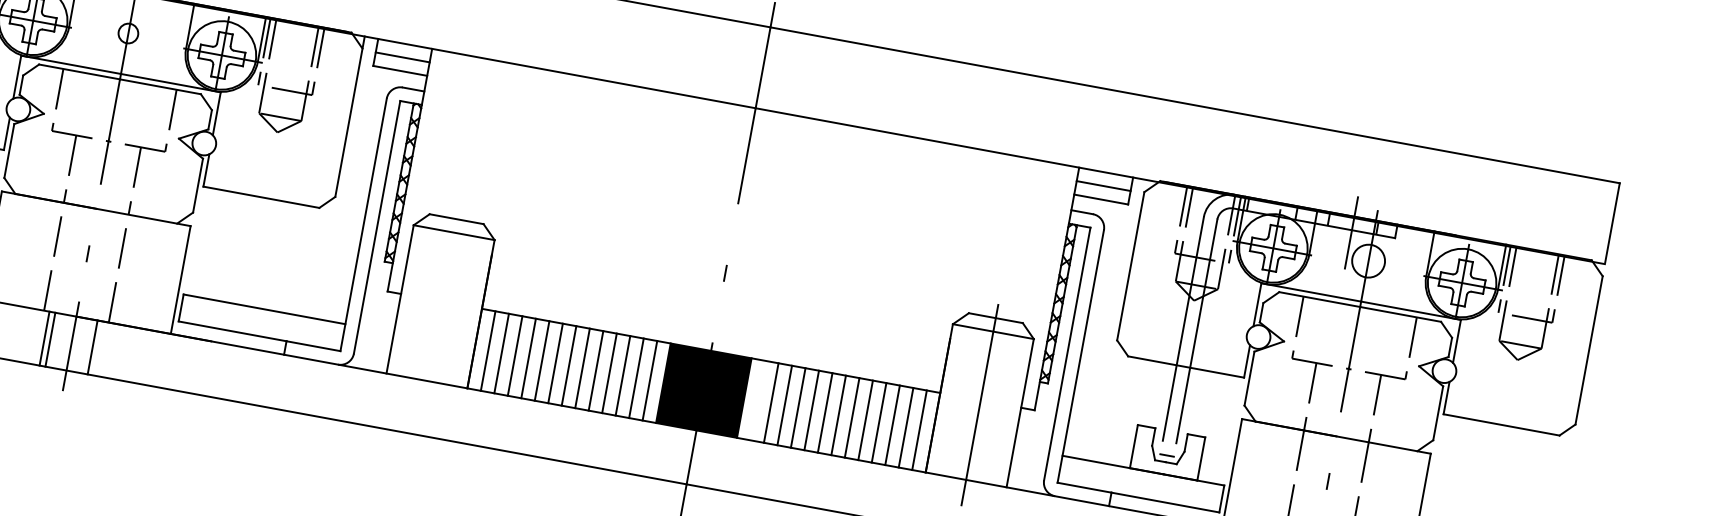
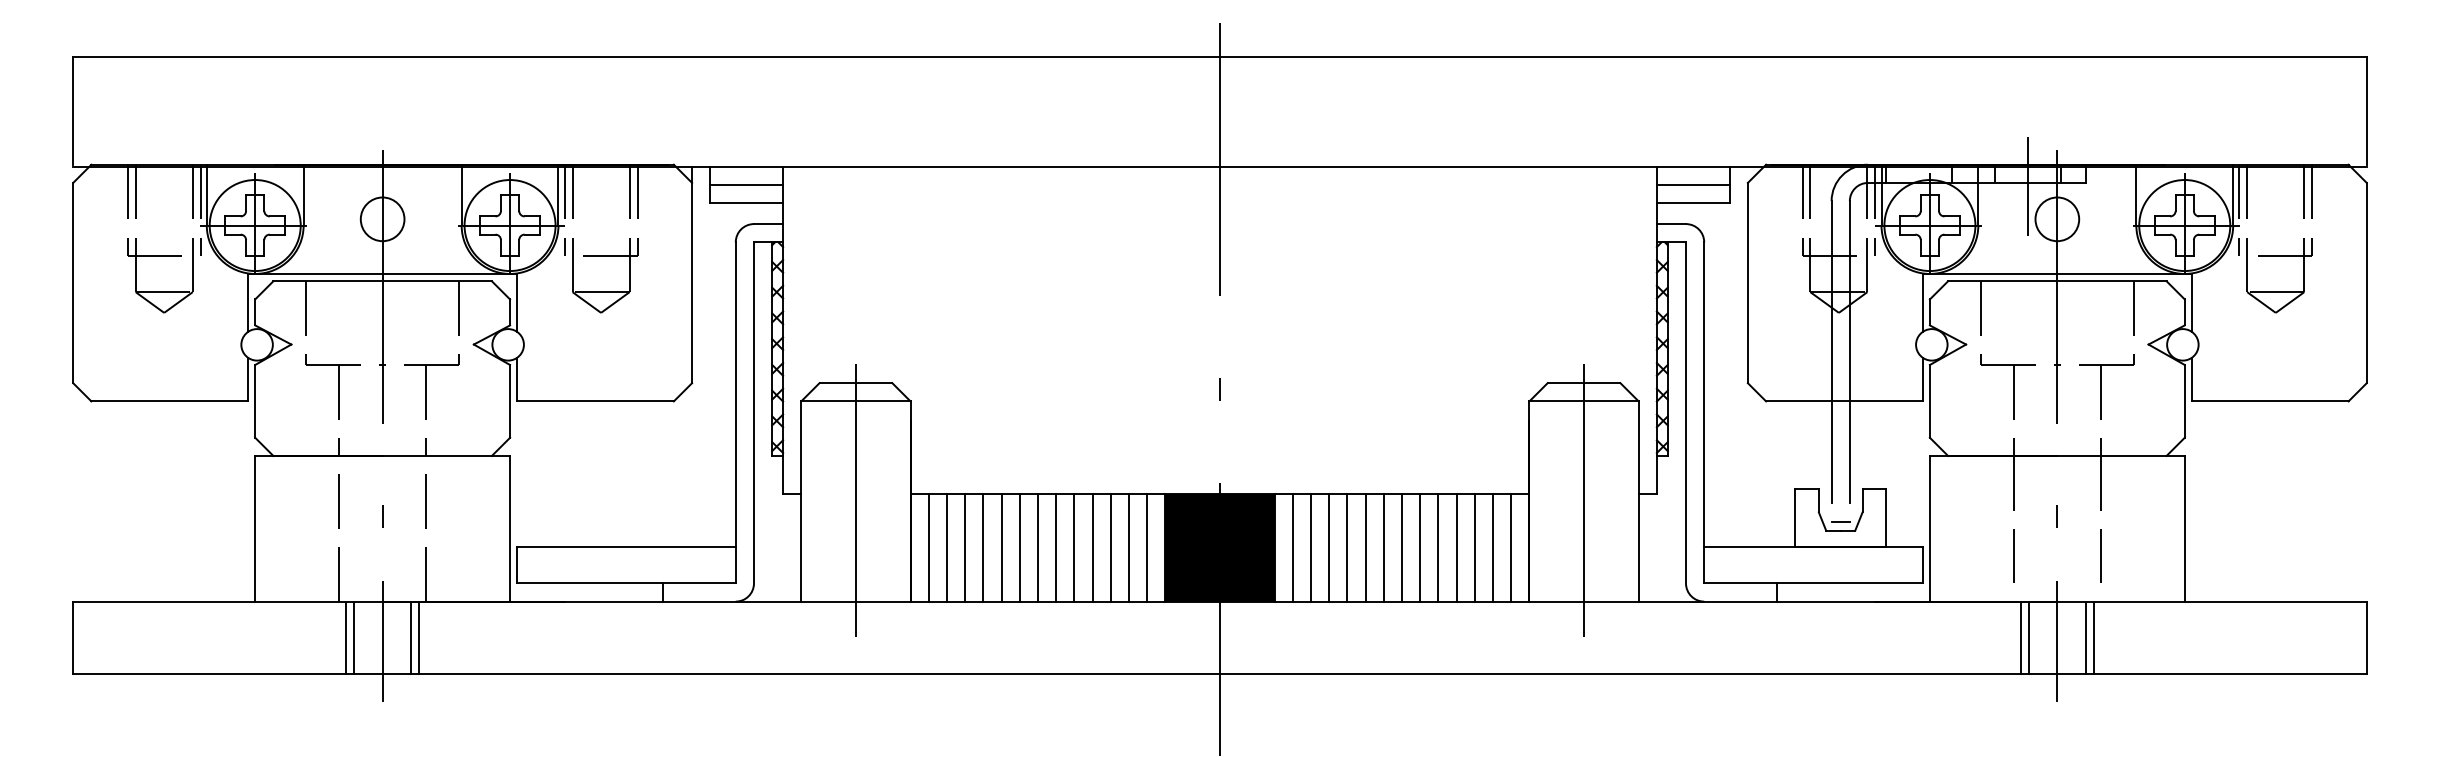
circle: (128, 33) -> (382, 219), size x1.67
line: (440, 307) -> (855, 502), added
line: (98, 348) -> (419, 637), added
line: (757, 400) -> (1292, 547), added

